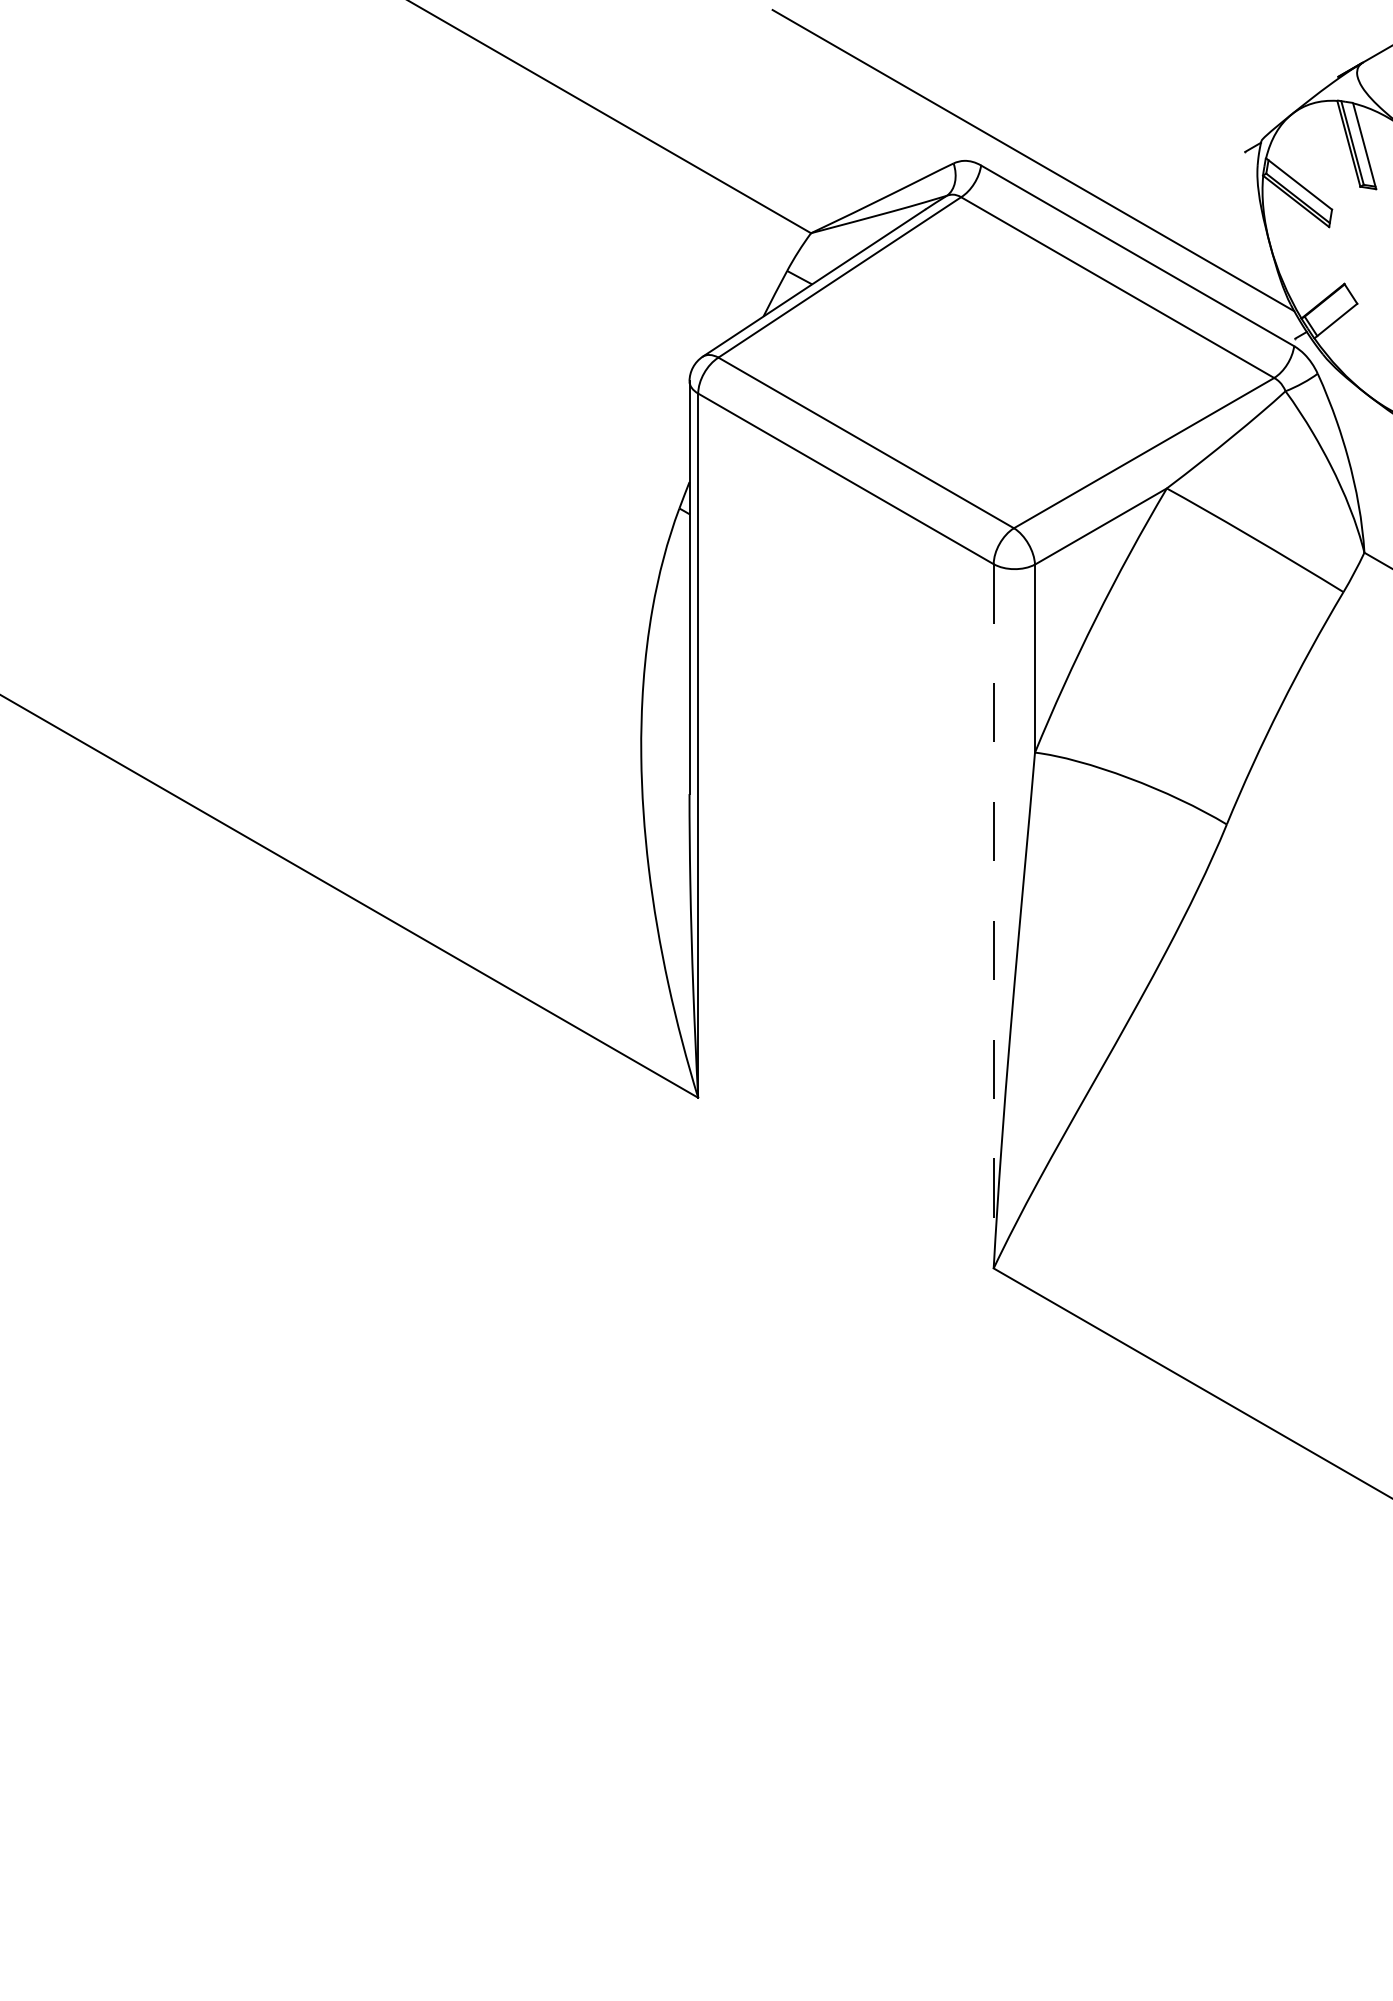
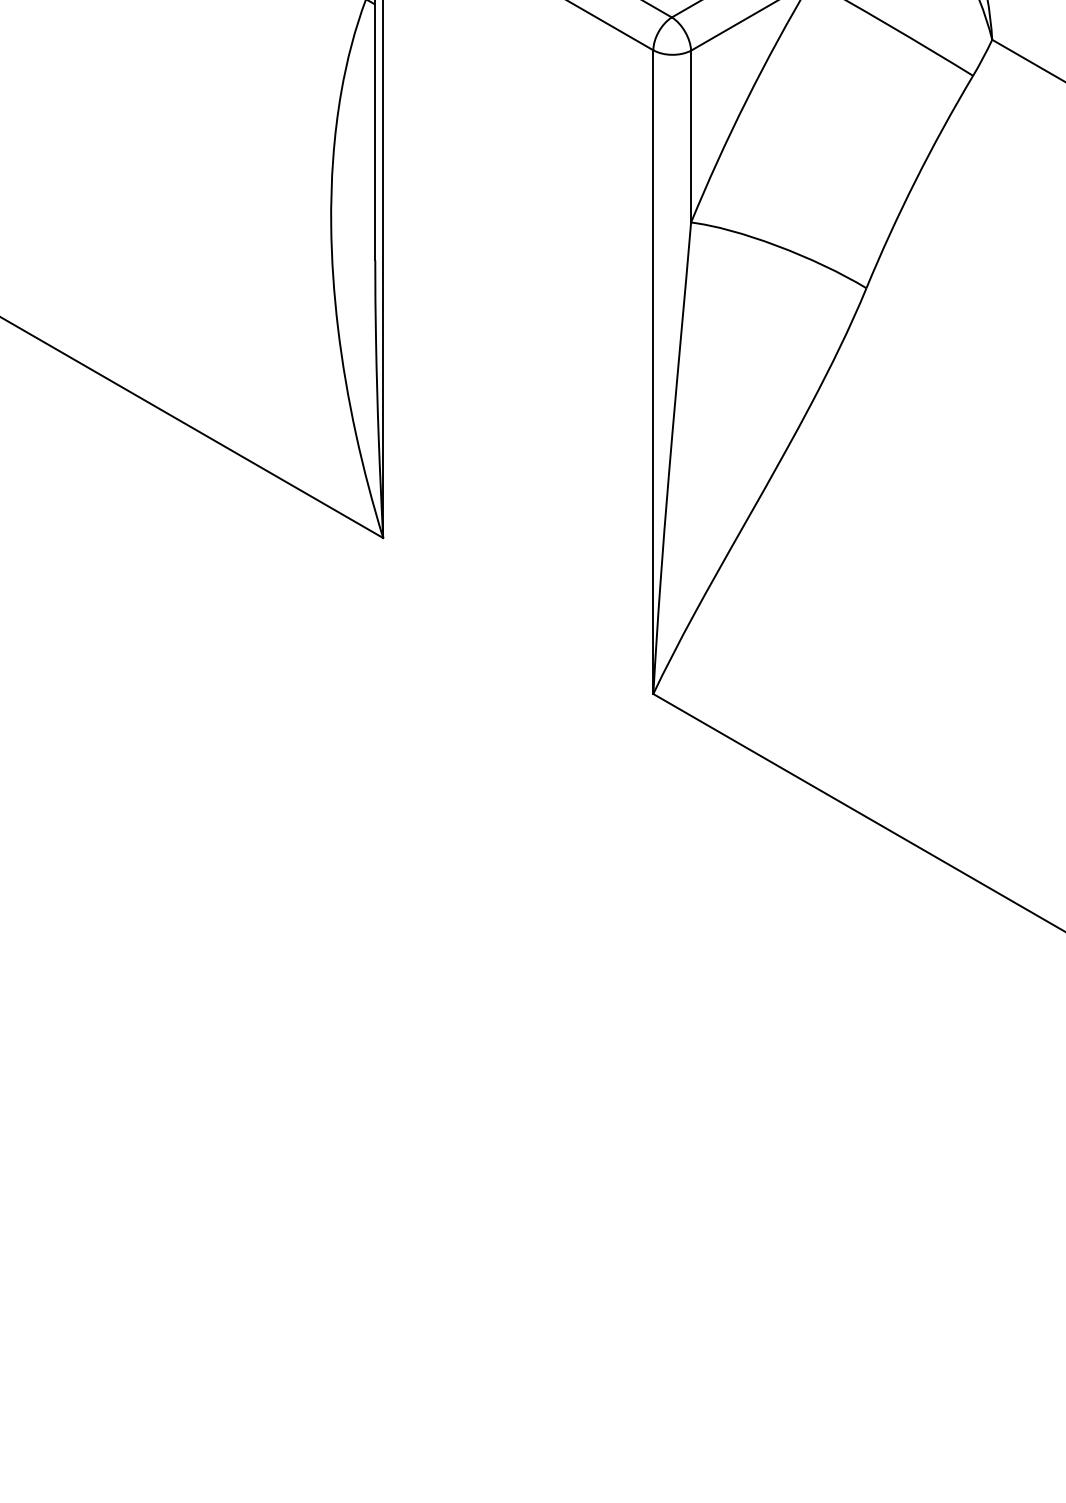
line: (993, 916) -> (653, 372), dashed -> solid

